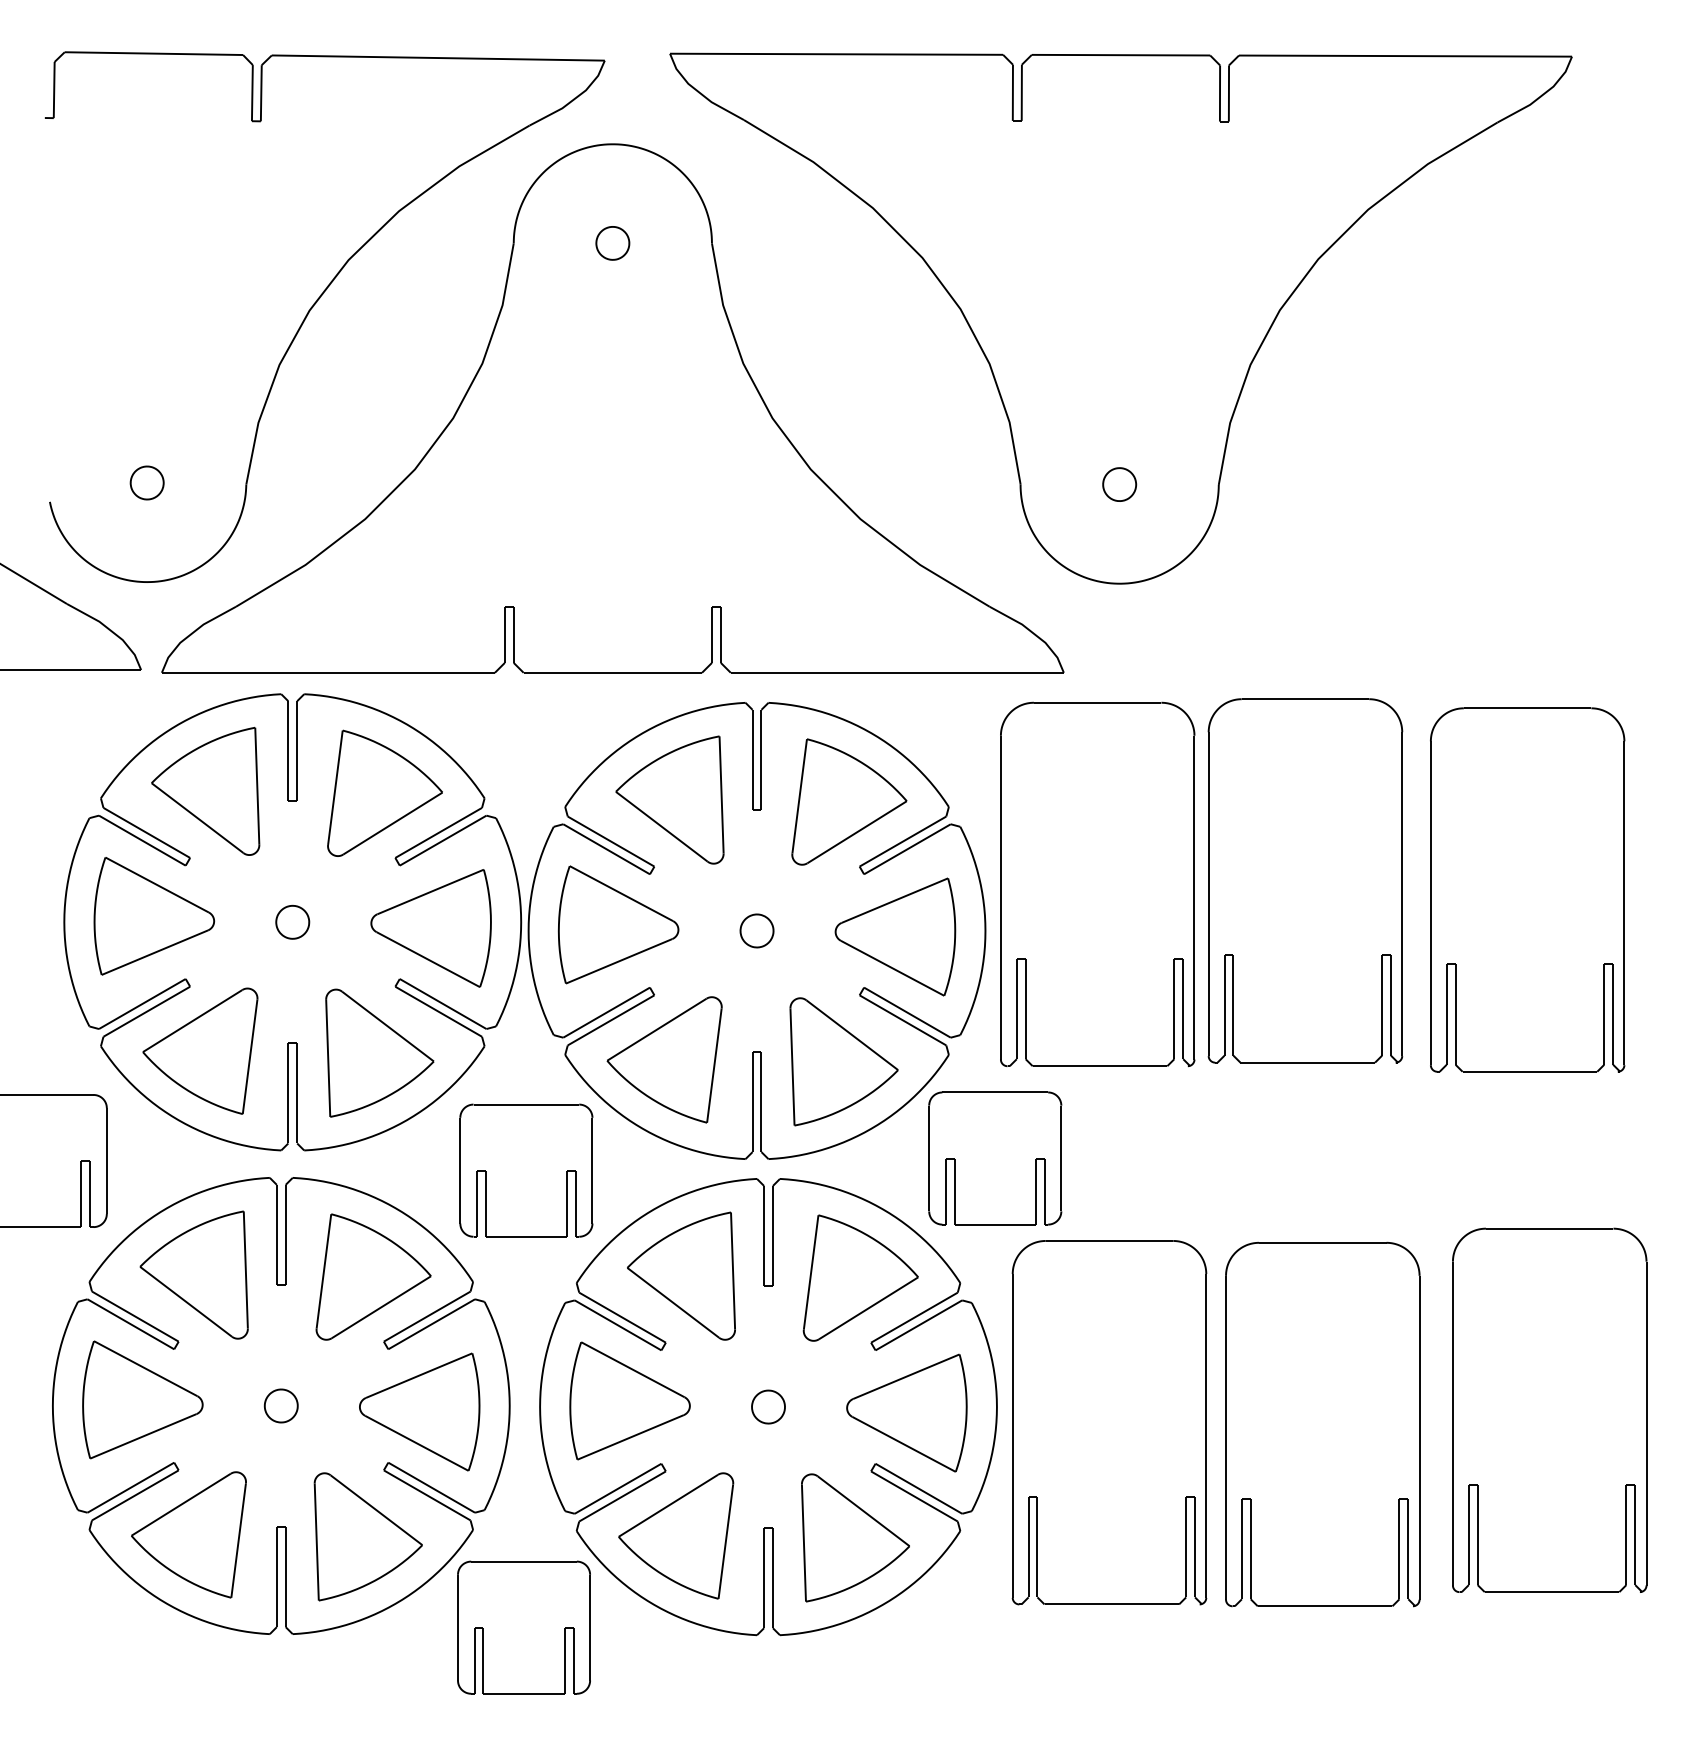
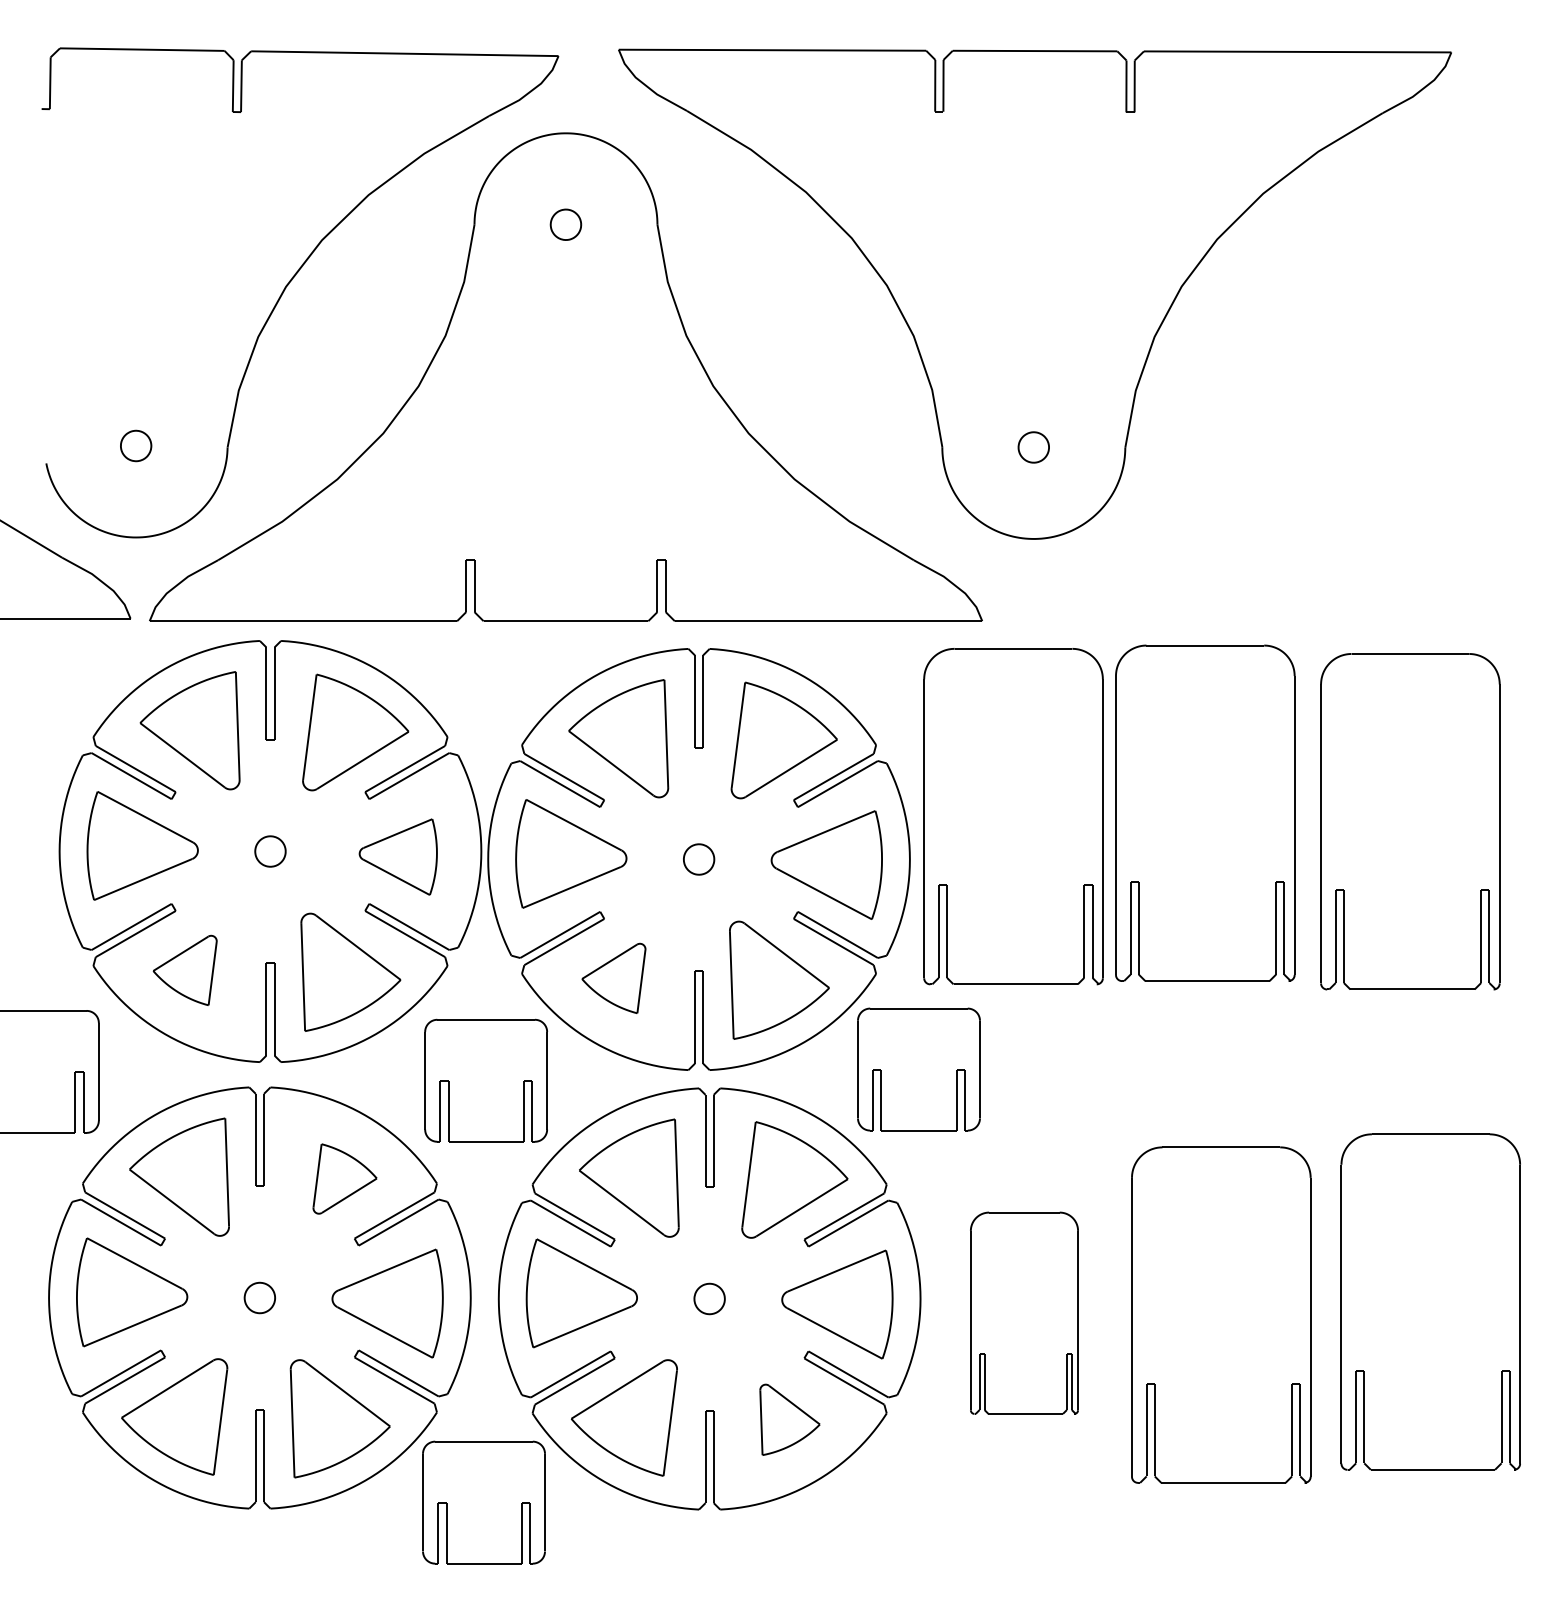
part: (431, 927) -> (398, 856), size x0.7
part: (199, 1051) -> (184, 970), size x0.6
part: (664, 1059) -> (613, 978), size x0.6
part: (372, 1276) -> (344, 1178), size x0.6
part: (1109, 1421) -> (1024, 1312), size x0.6
part: (854, 1537) -> (789, 1419), size x0.6

